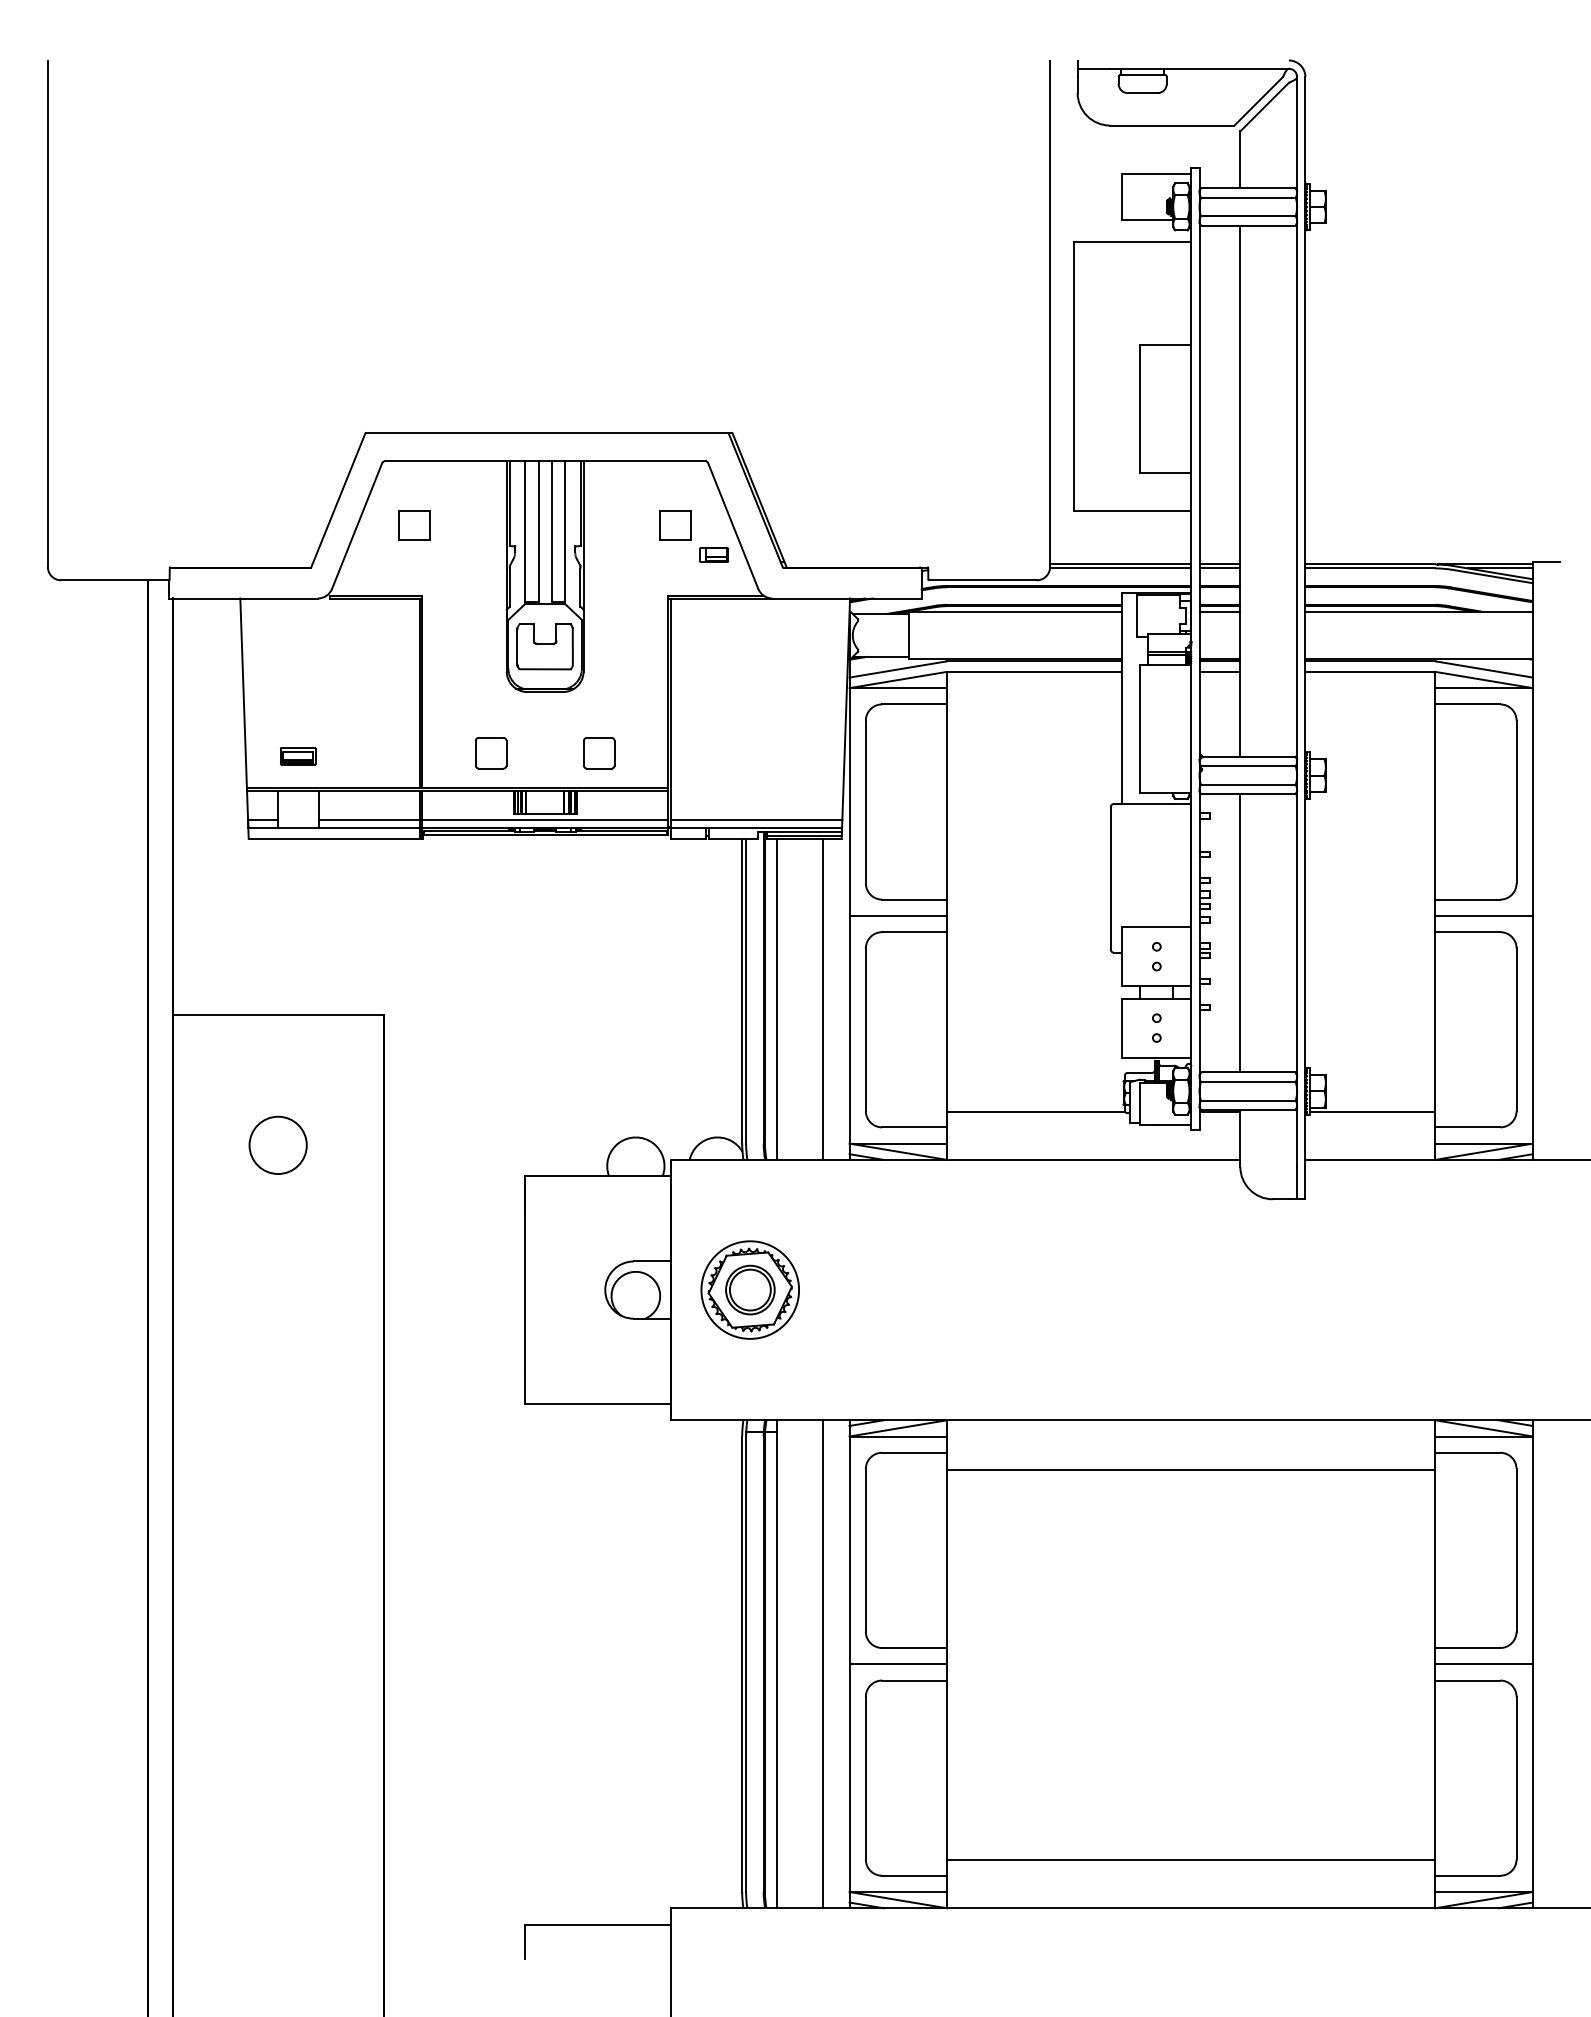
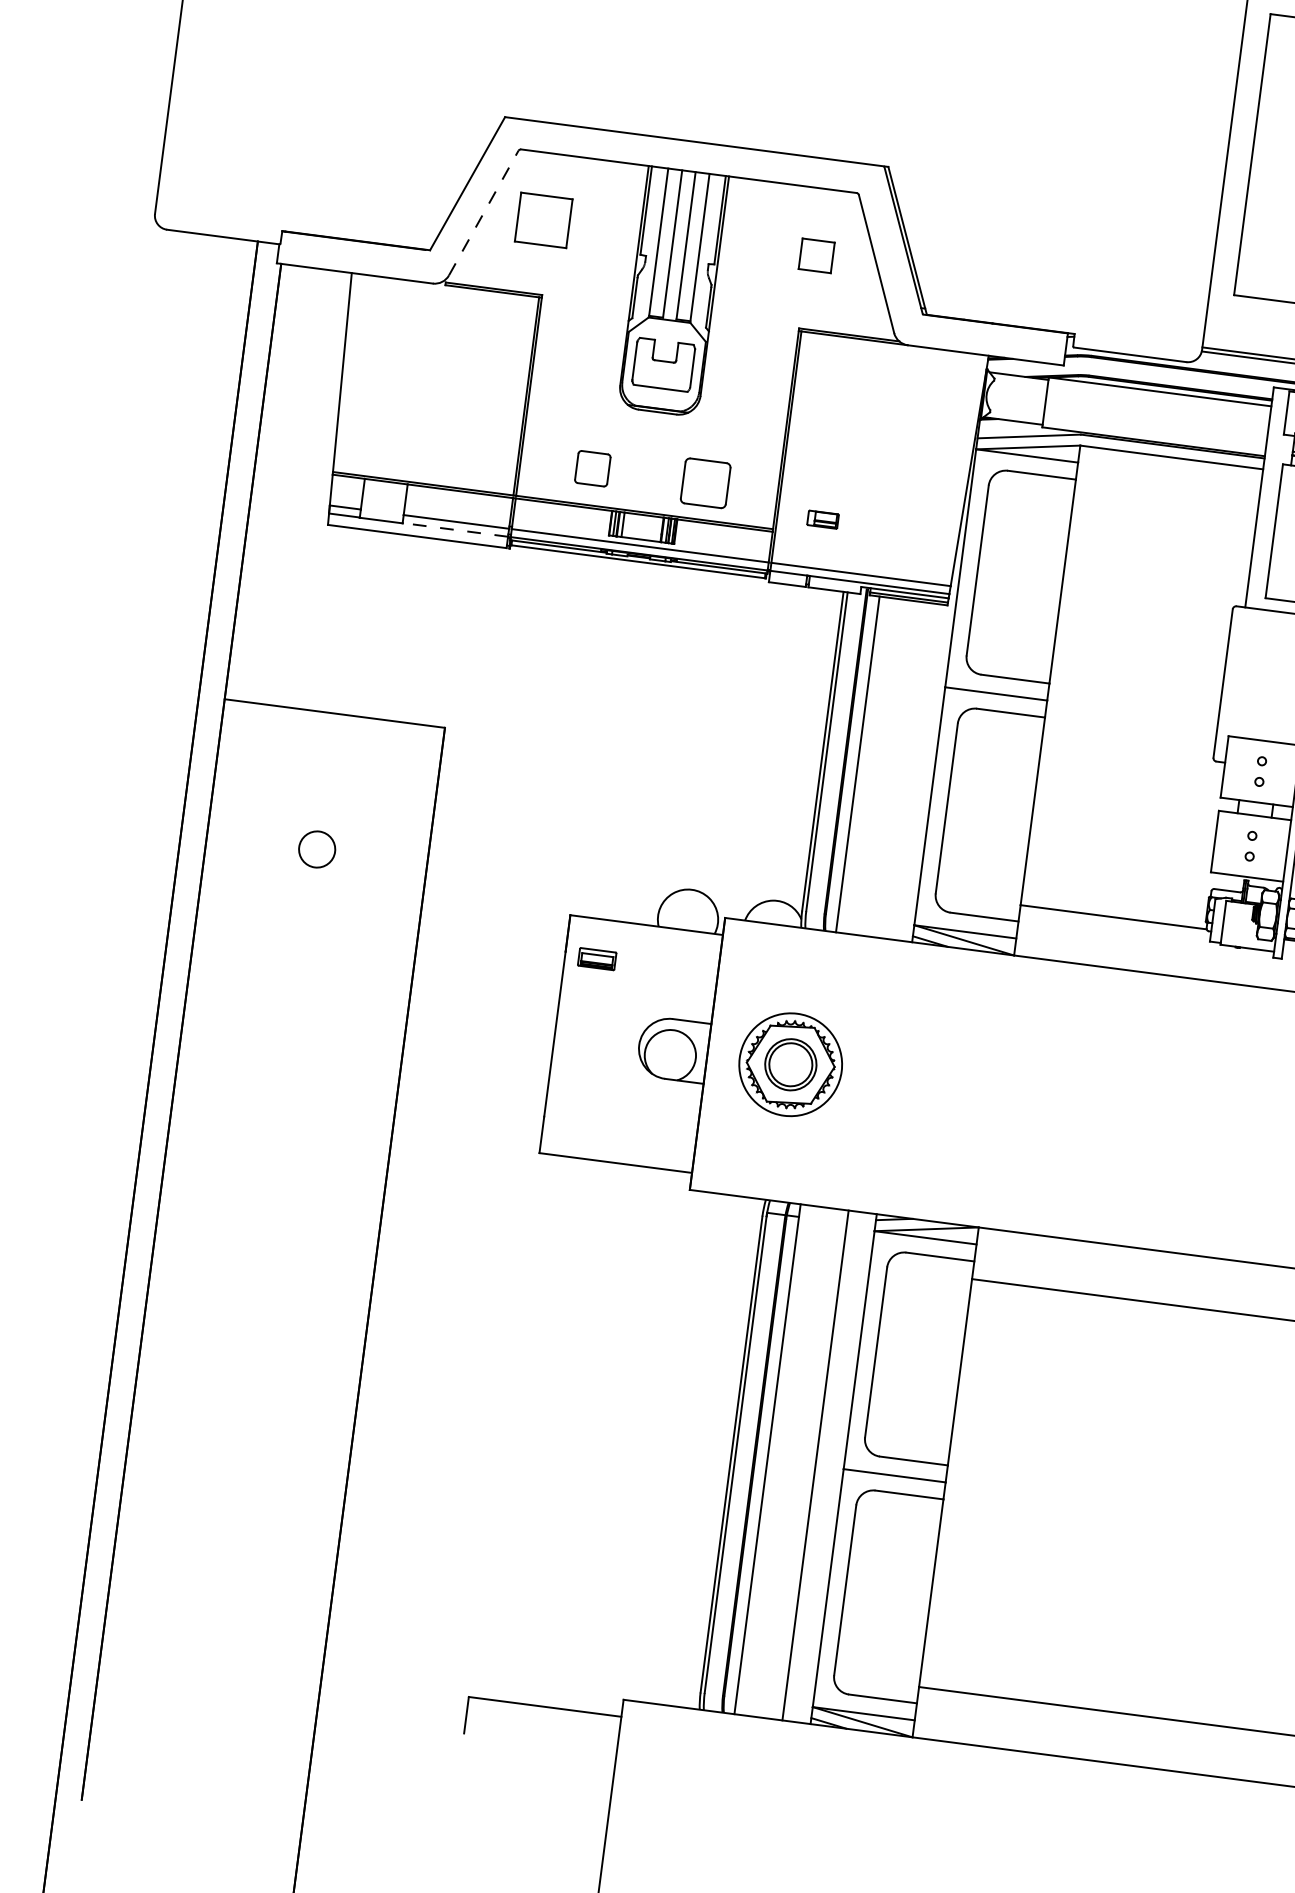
line: (357, 525) -> (484, 212), solid -> dashed
part: (414, 525) -> (543, 220), size x1.6
part: (713, 554) -> (822, 519), moved
part: (599, 753) -> (706, 483), size x1.4
part: (298, 756) -> (597, 959), moved
line: (368, 827) -> (454, 529), solid -> dashed
line: (822, 998) -> (905, 769), removed
circle: (277, 1145) -> (316, 849), size x0.6

